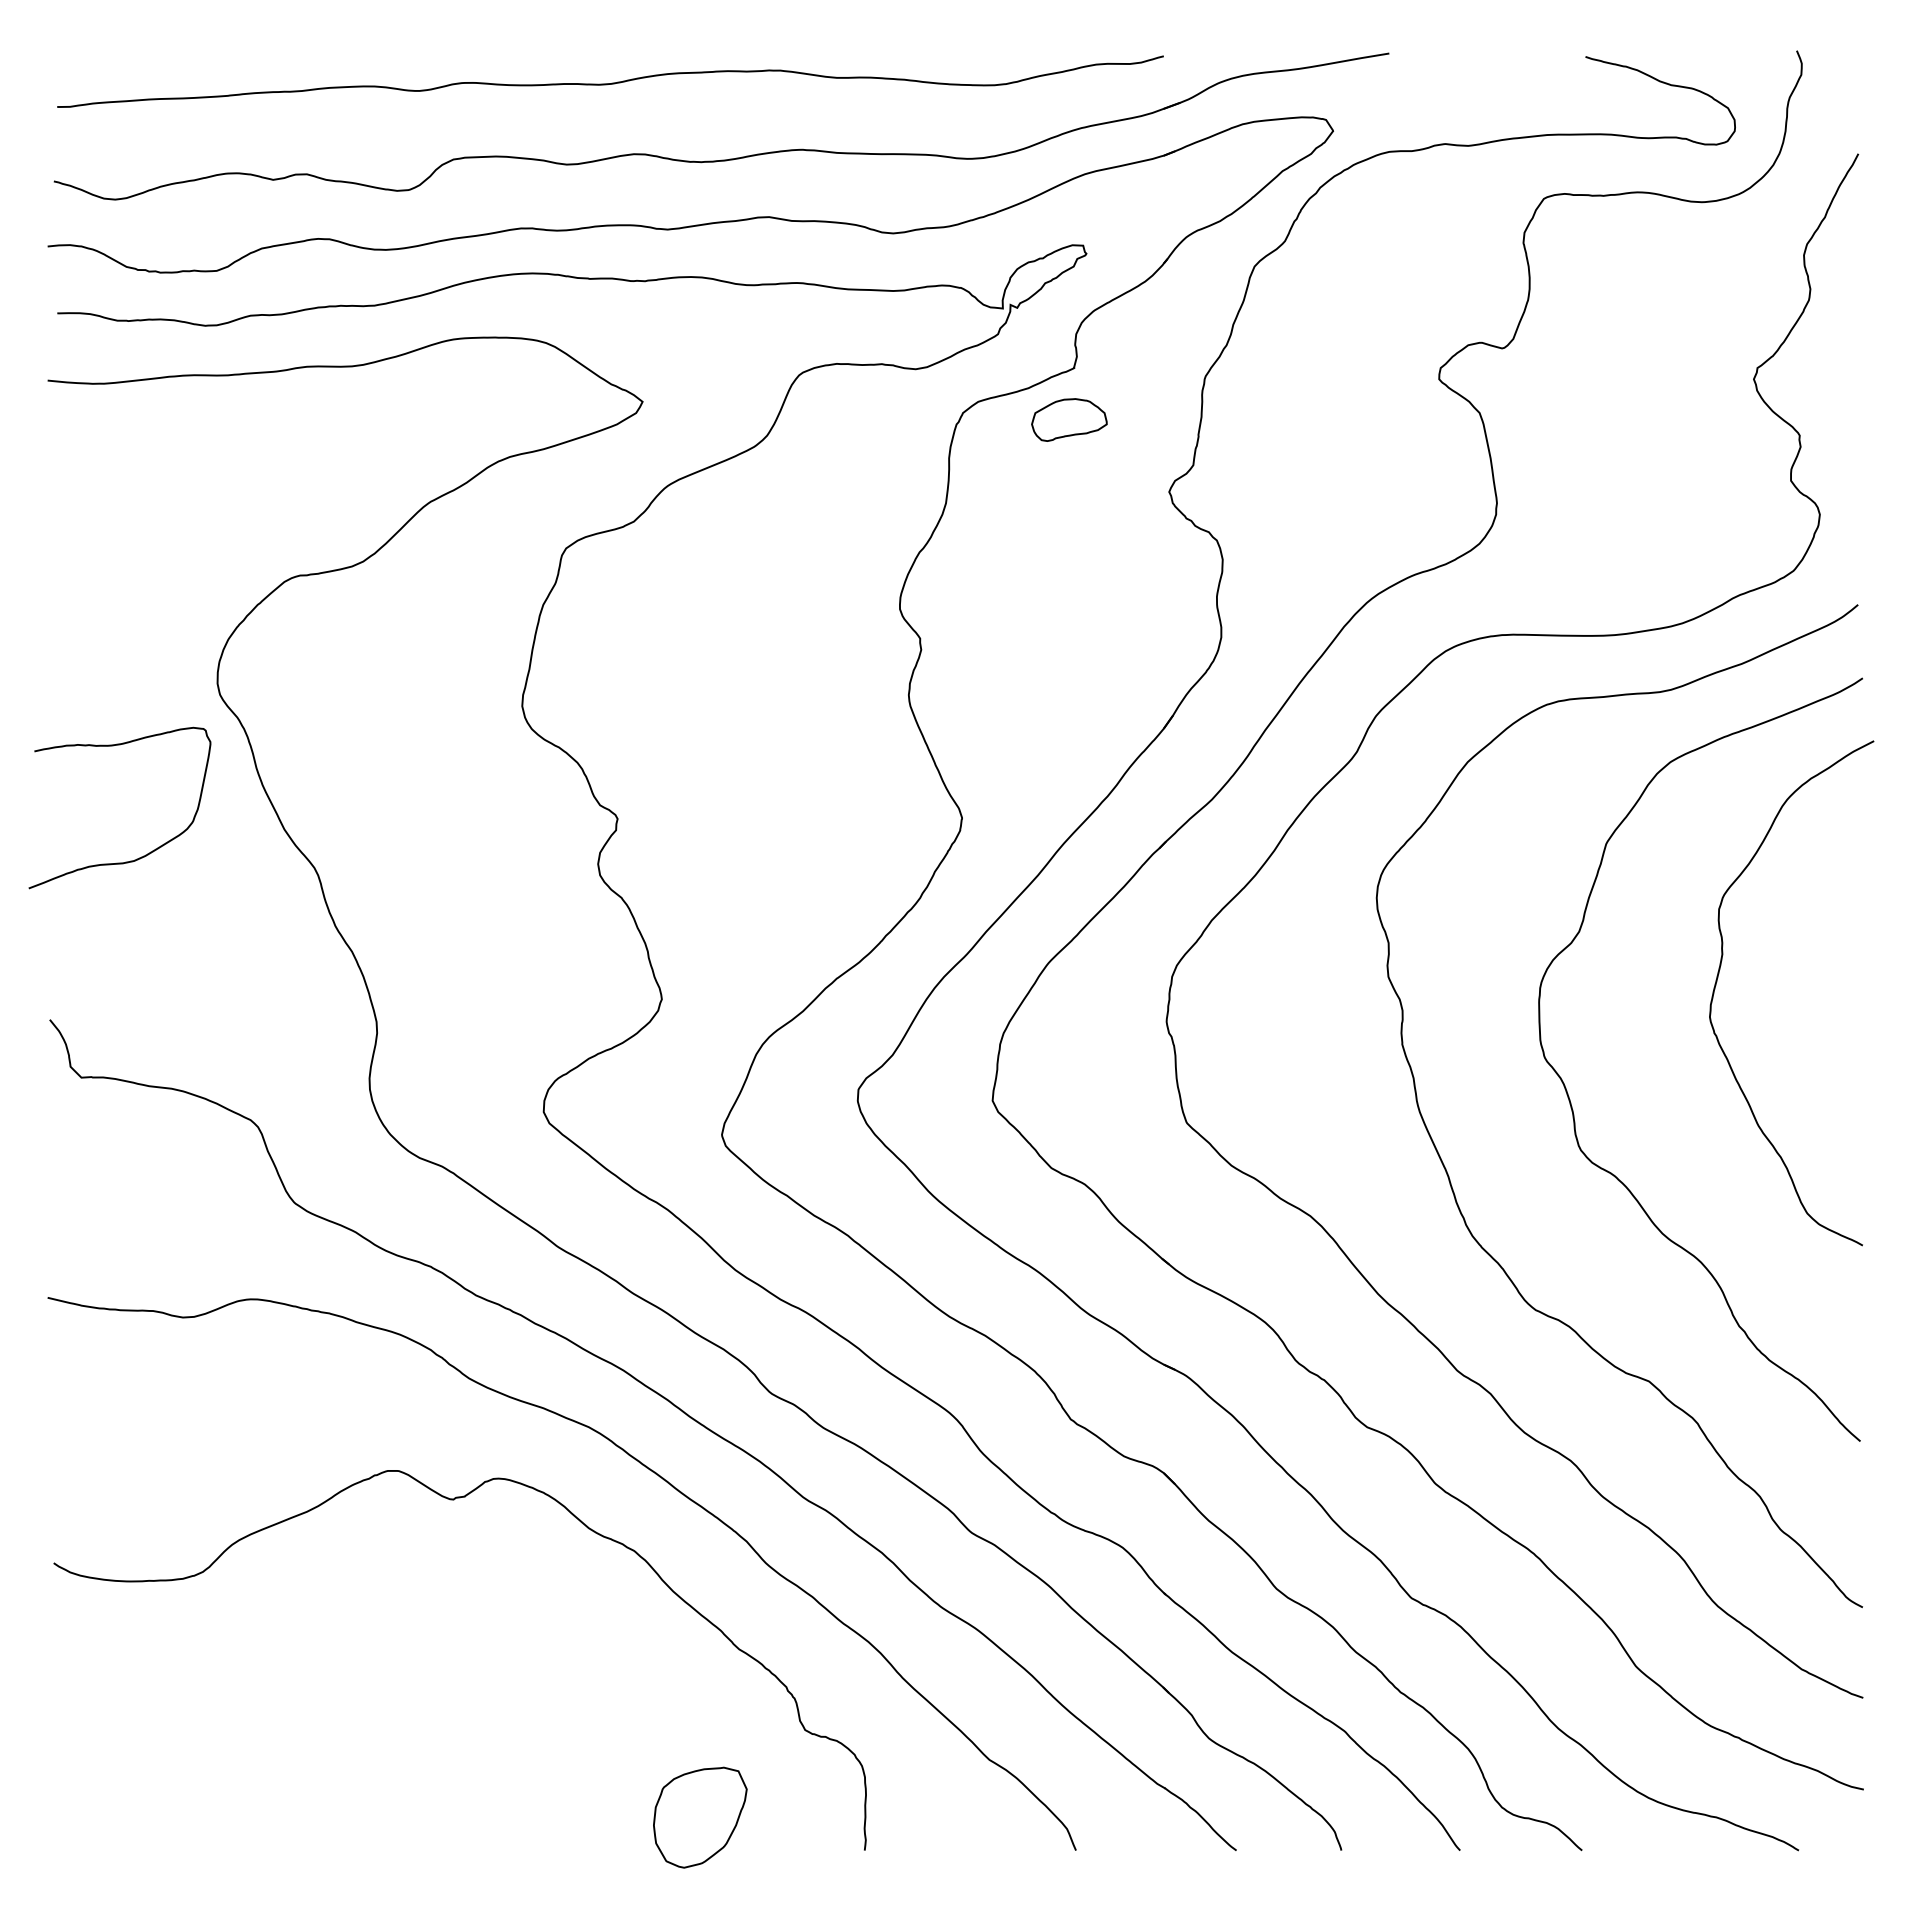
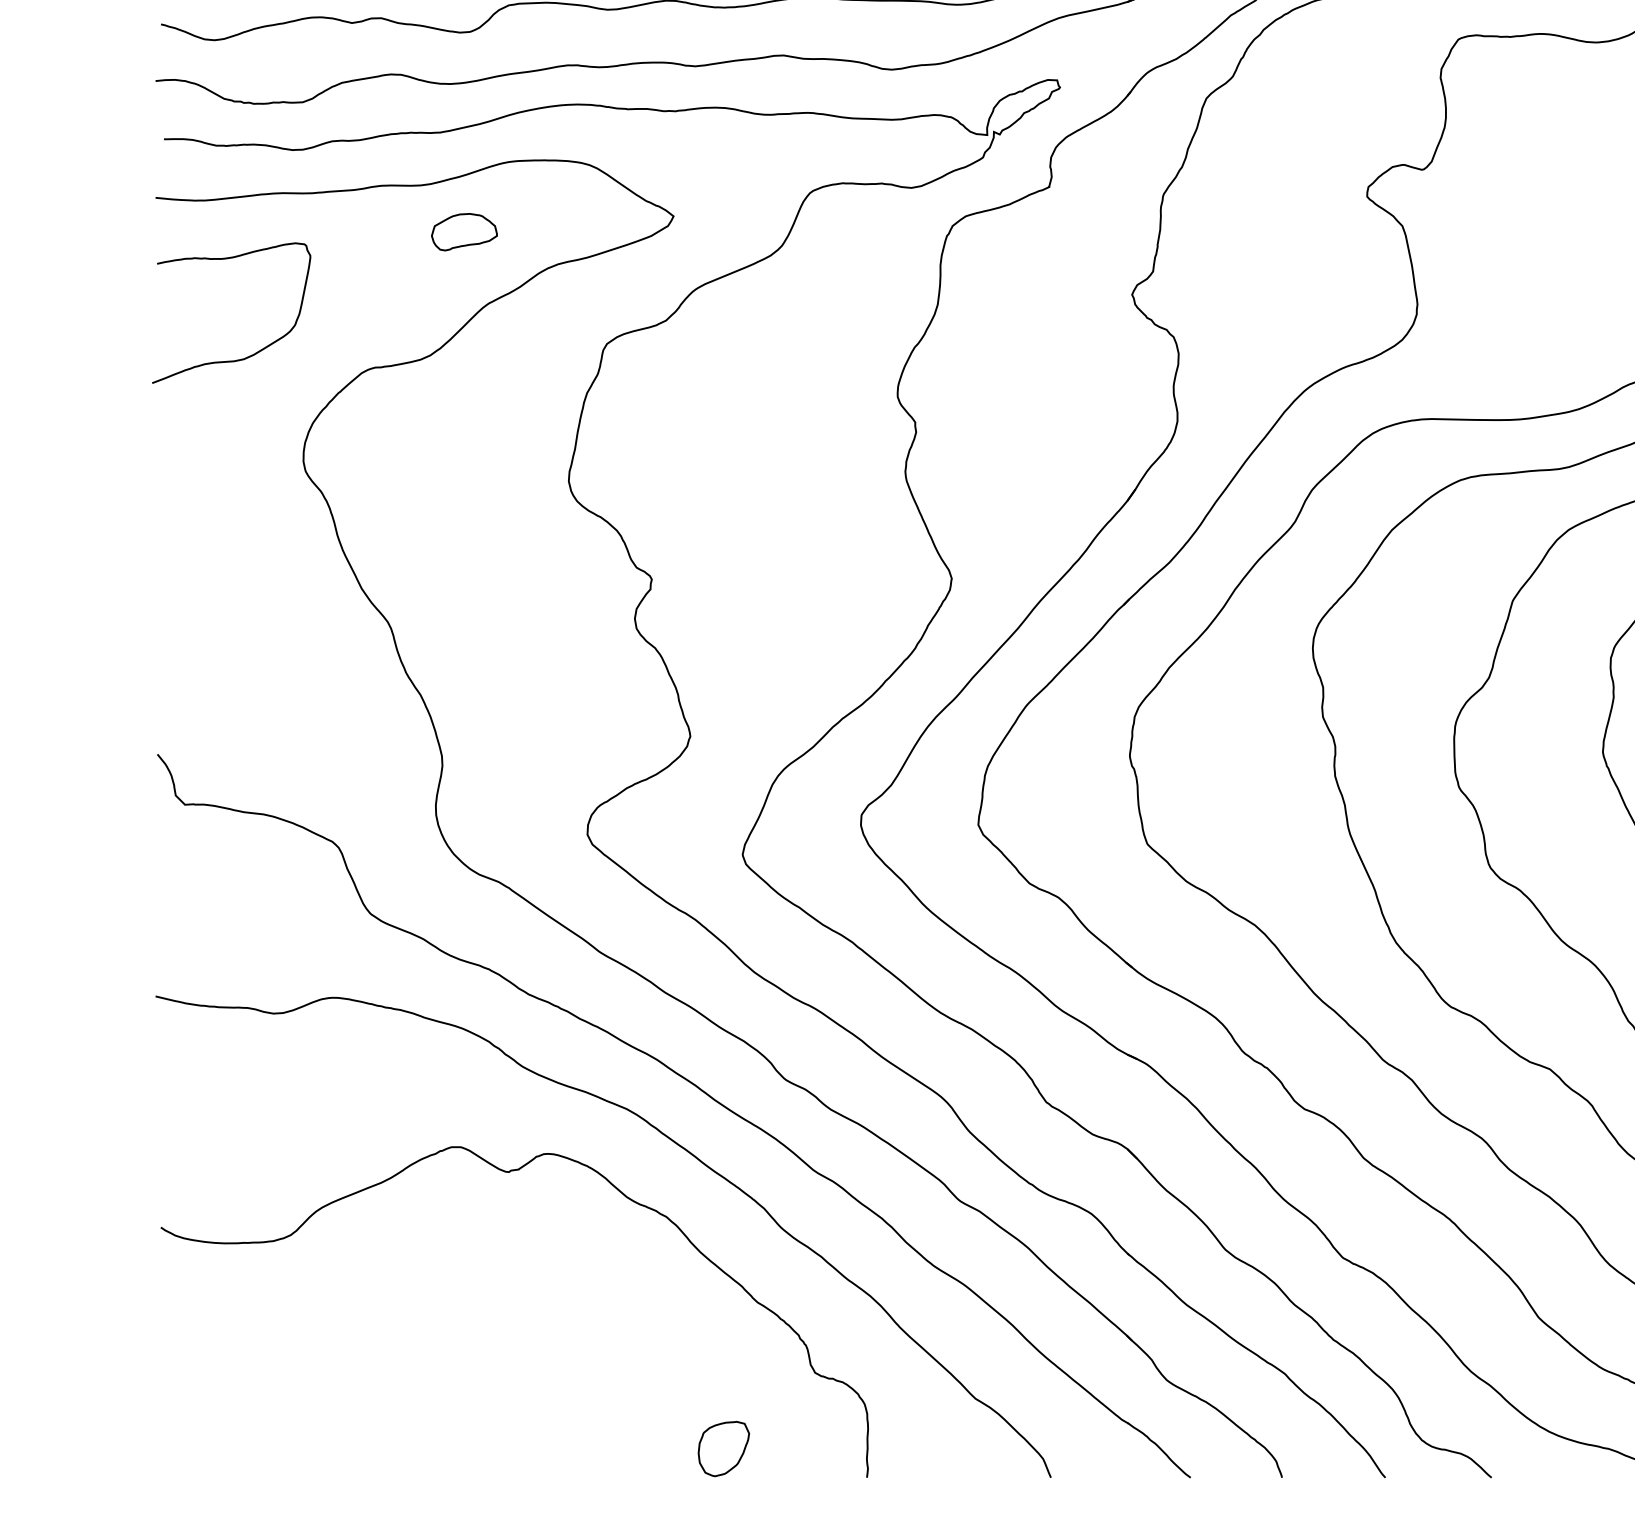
part: (1069, 419) -> (464, 231), moved
curve: (143, 855) -> (252, 354), moved
part: (700, 1817) -> (724, 1448), size x0.62

